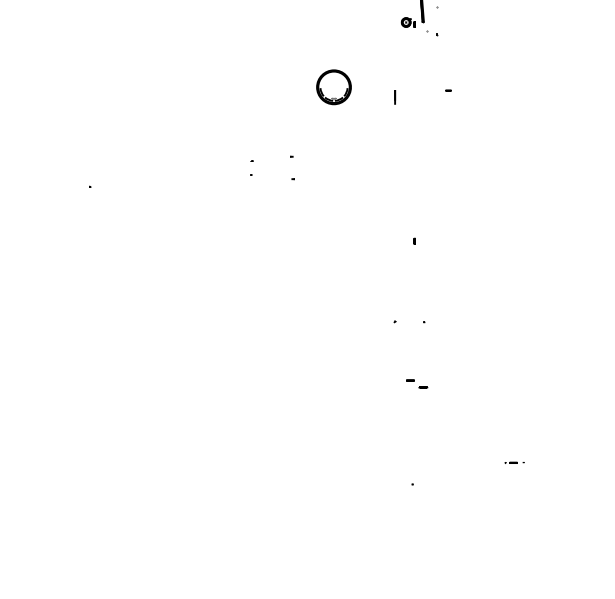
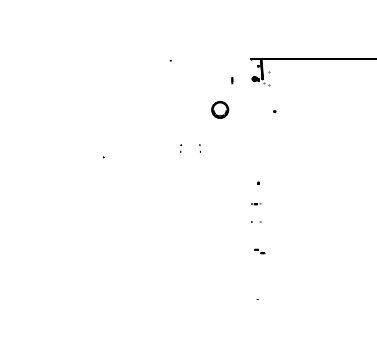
part: (395, 96) -> (232, 80), moved
part: (290, 168) -> (199, 148), size x0.62
part: (410, 321) -> (256, 221), size x0.62
part: (514, 463) -> (256, 204), moved

